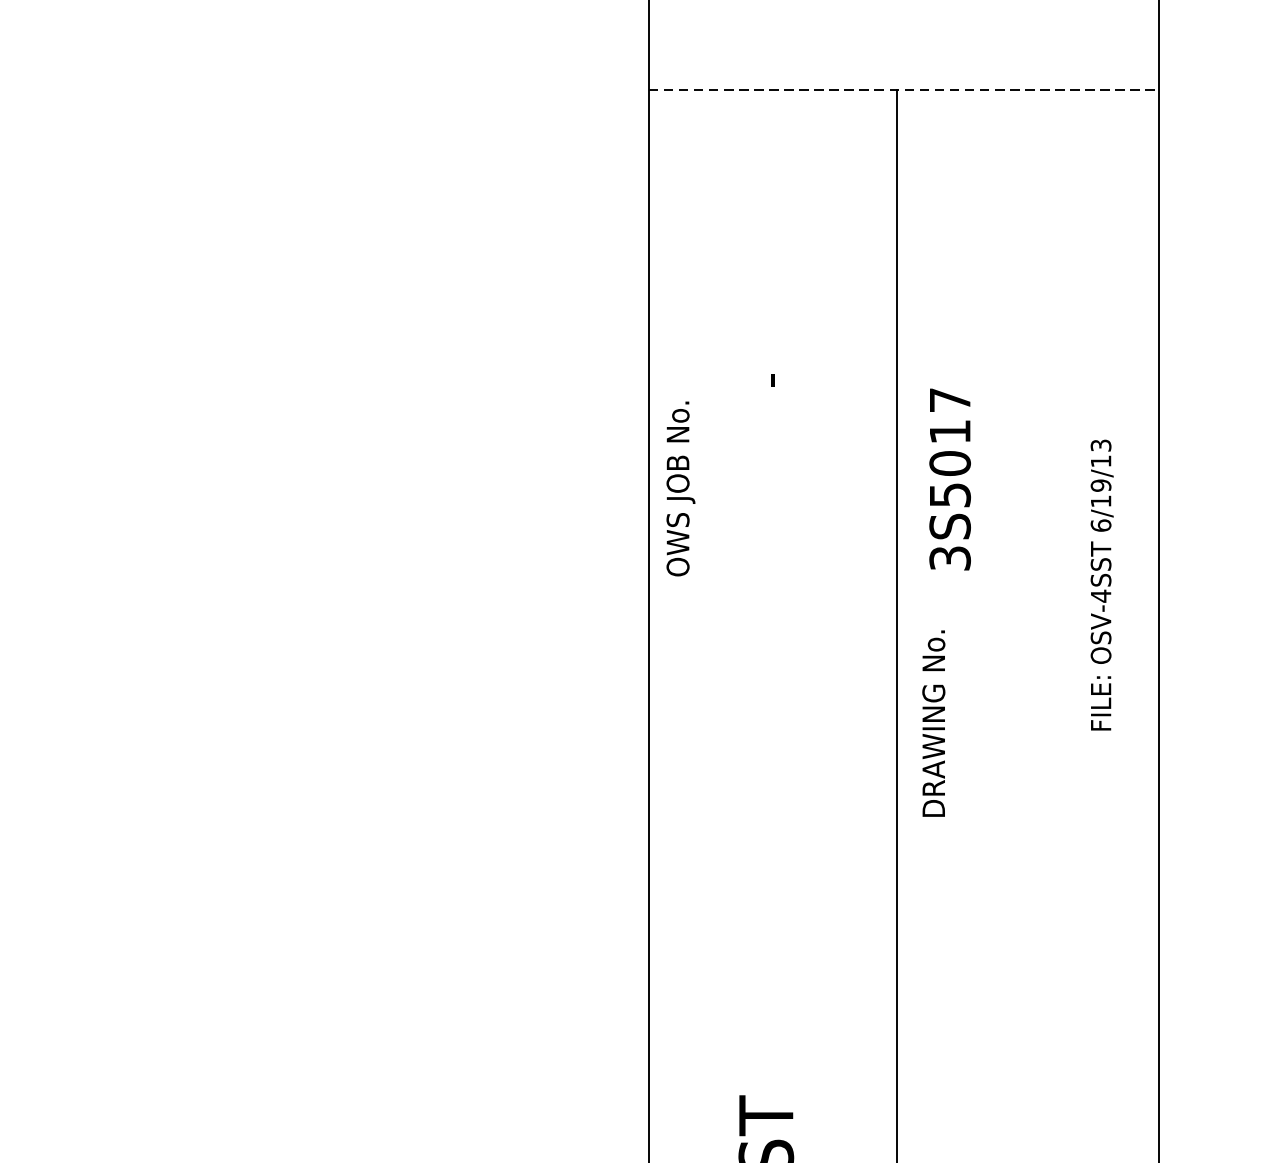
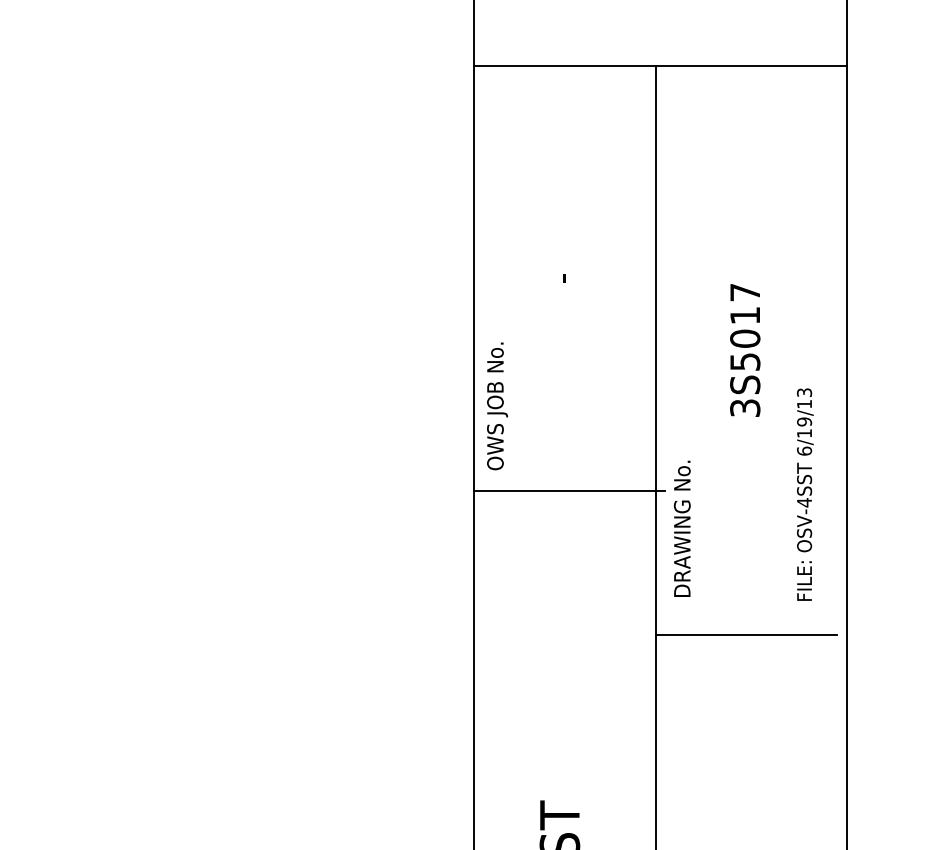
line: (903, 89) -> (660, 65), dashed -> solid
text: (950, 479) -> (745, 350), moved
text: (680, 489) -> (497, 406), moved
text: (1102, 584) -> (805, 494), moved
line: (779, 672) -> (569, 491), added
line: (1021, 869) -> (746, 635), added

